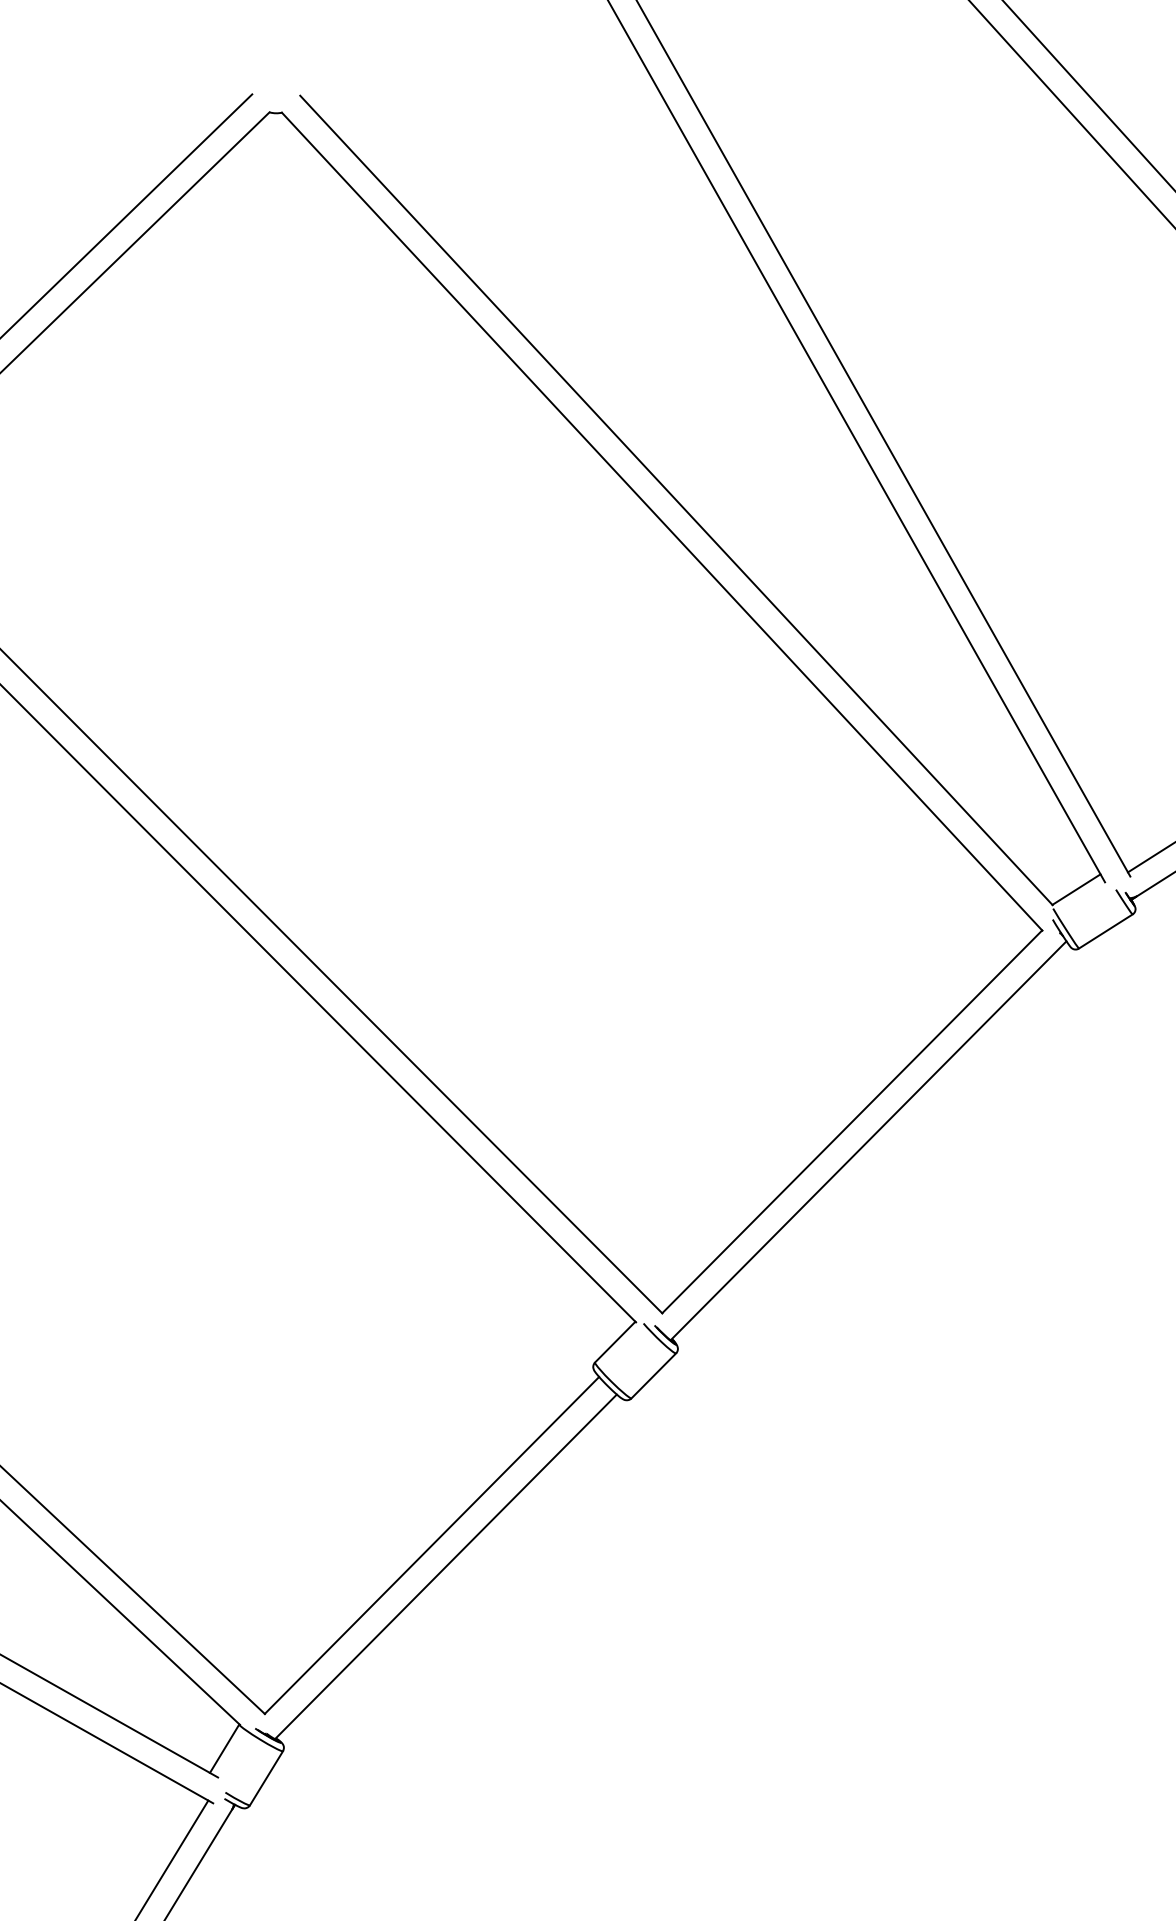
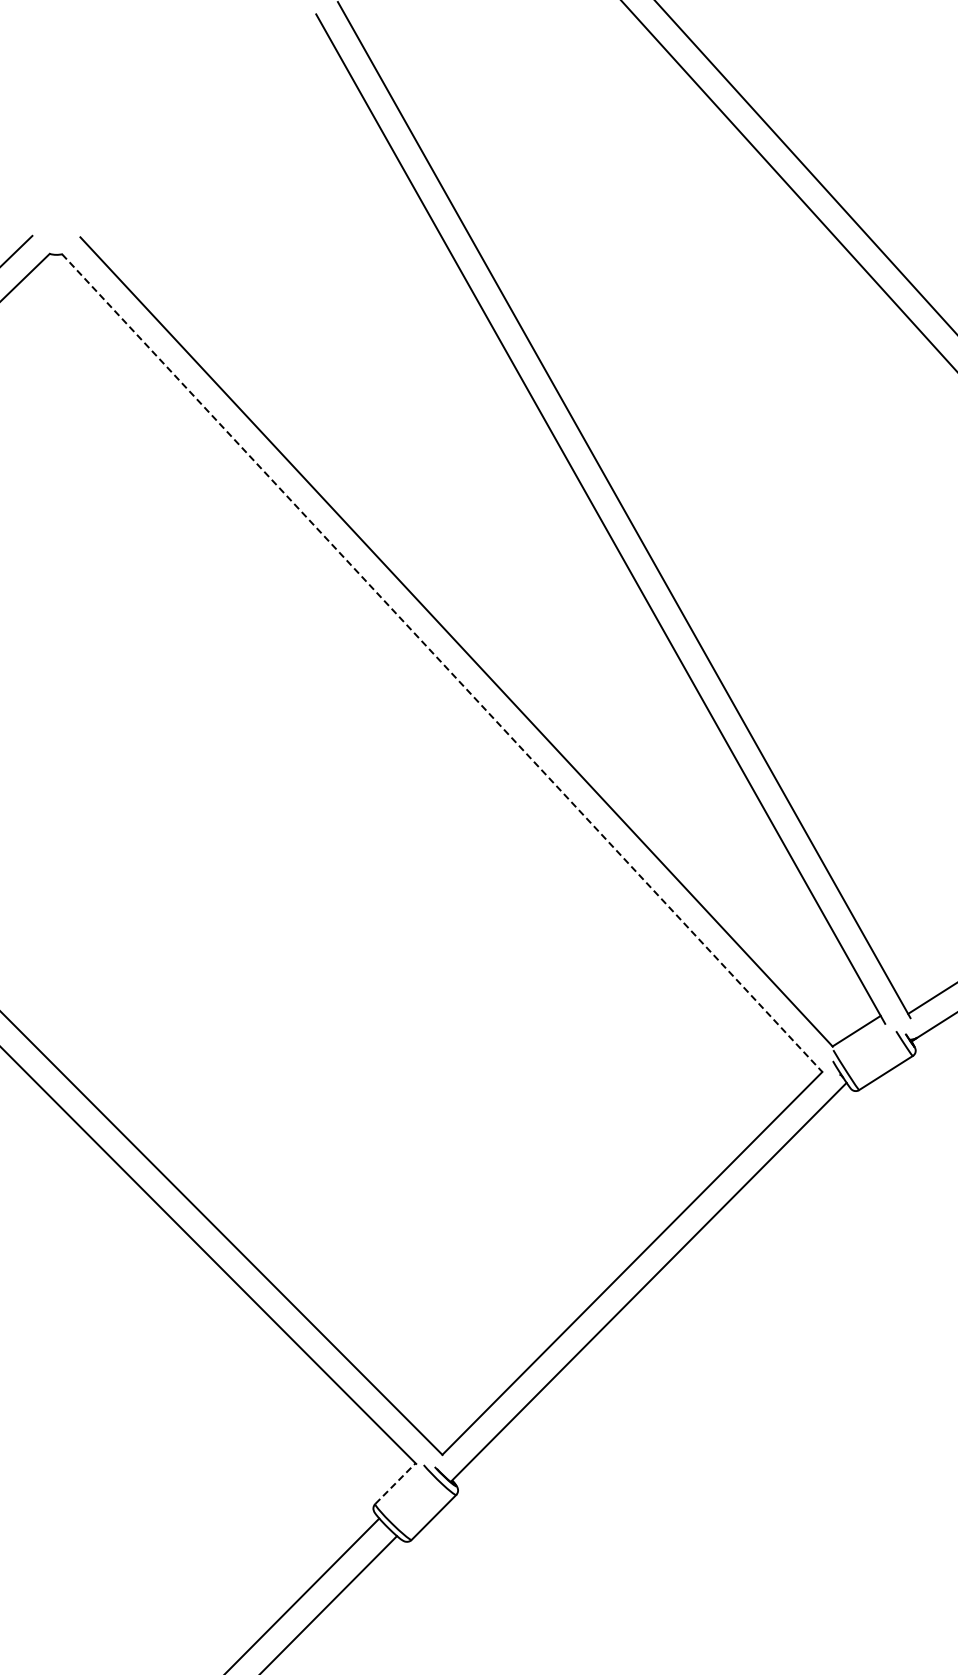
line: (662, 522) -> (442, 664), solid -> dashed
line: (615, 1342) -> (395, 1484), solid -> dashed

